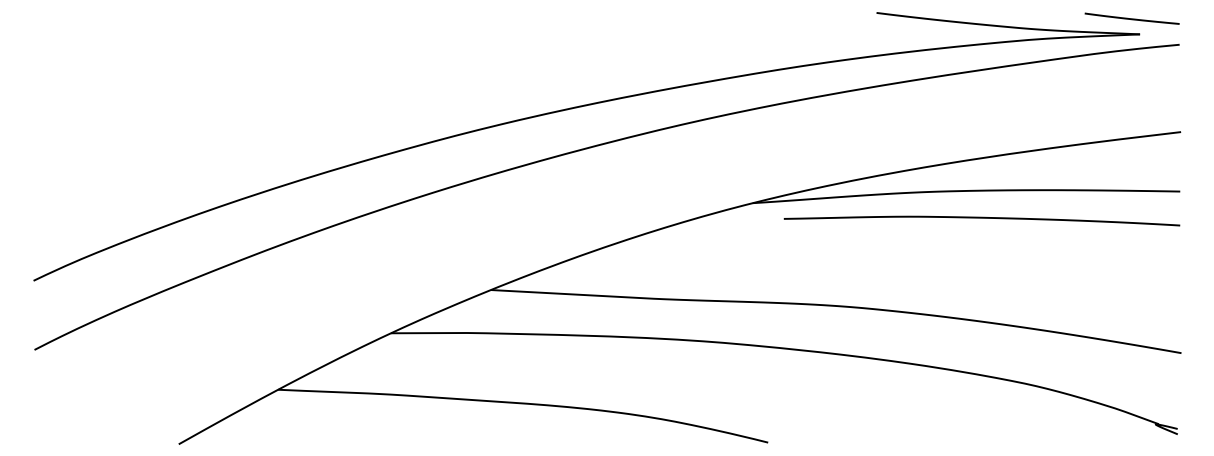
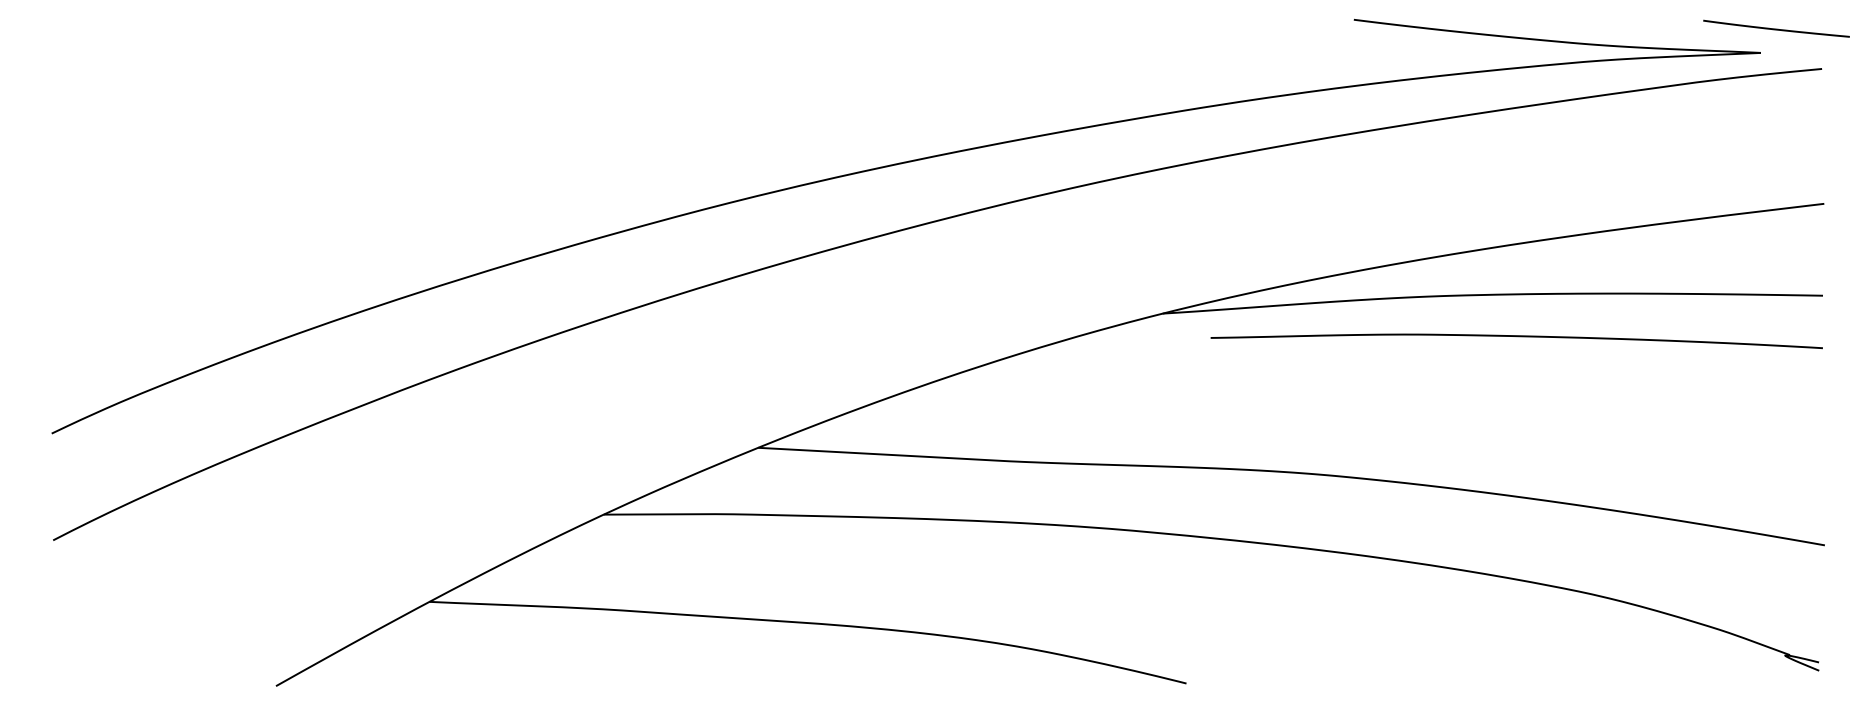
line: (1131, 18) -> (1775, 28), moved

